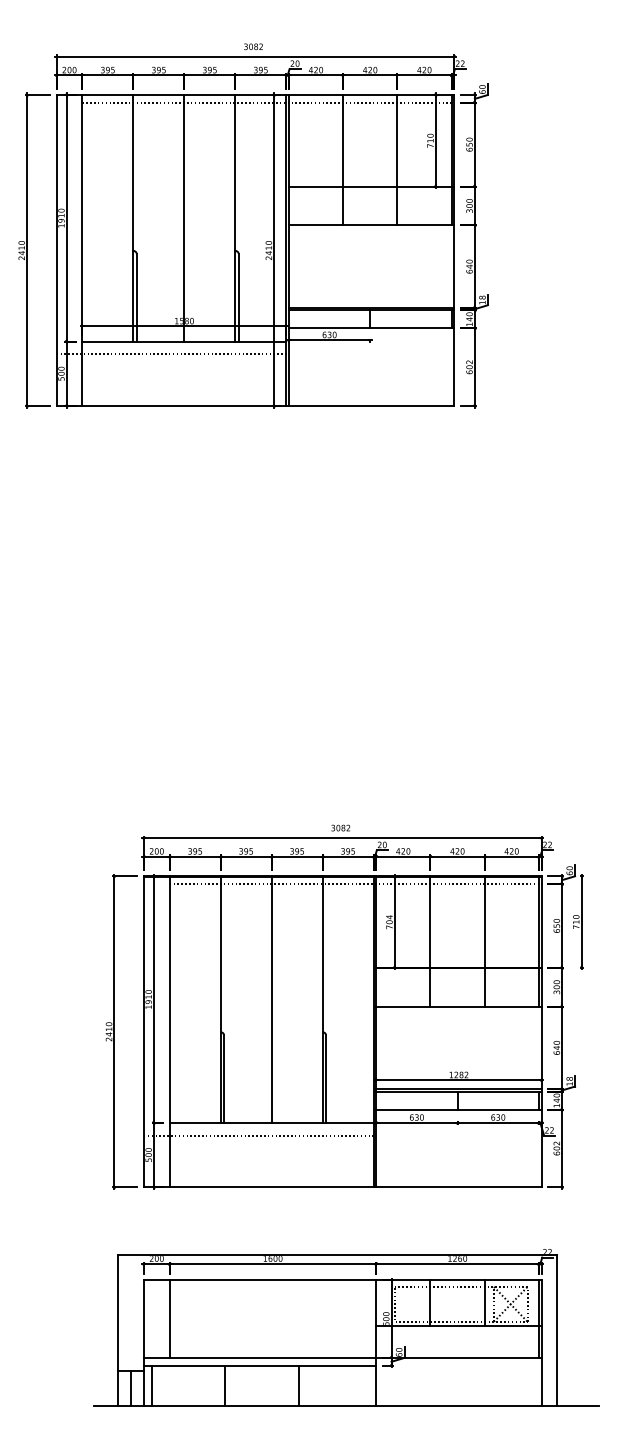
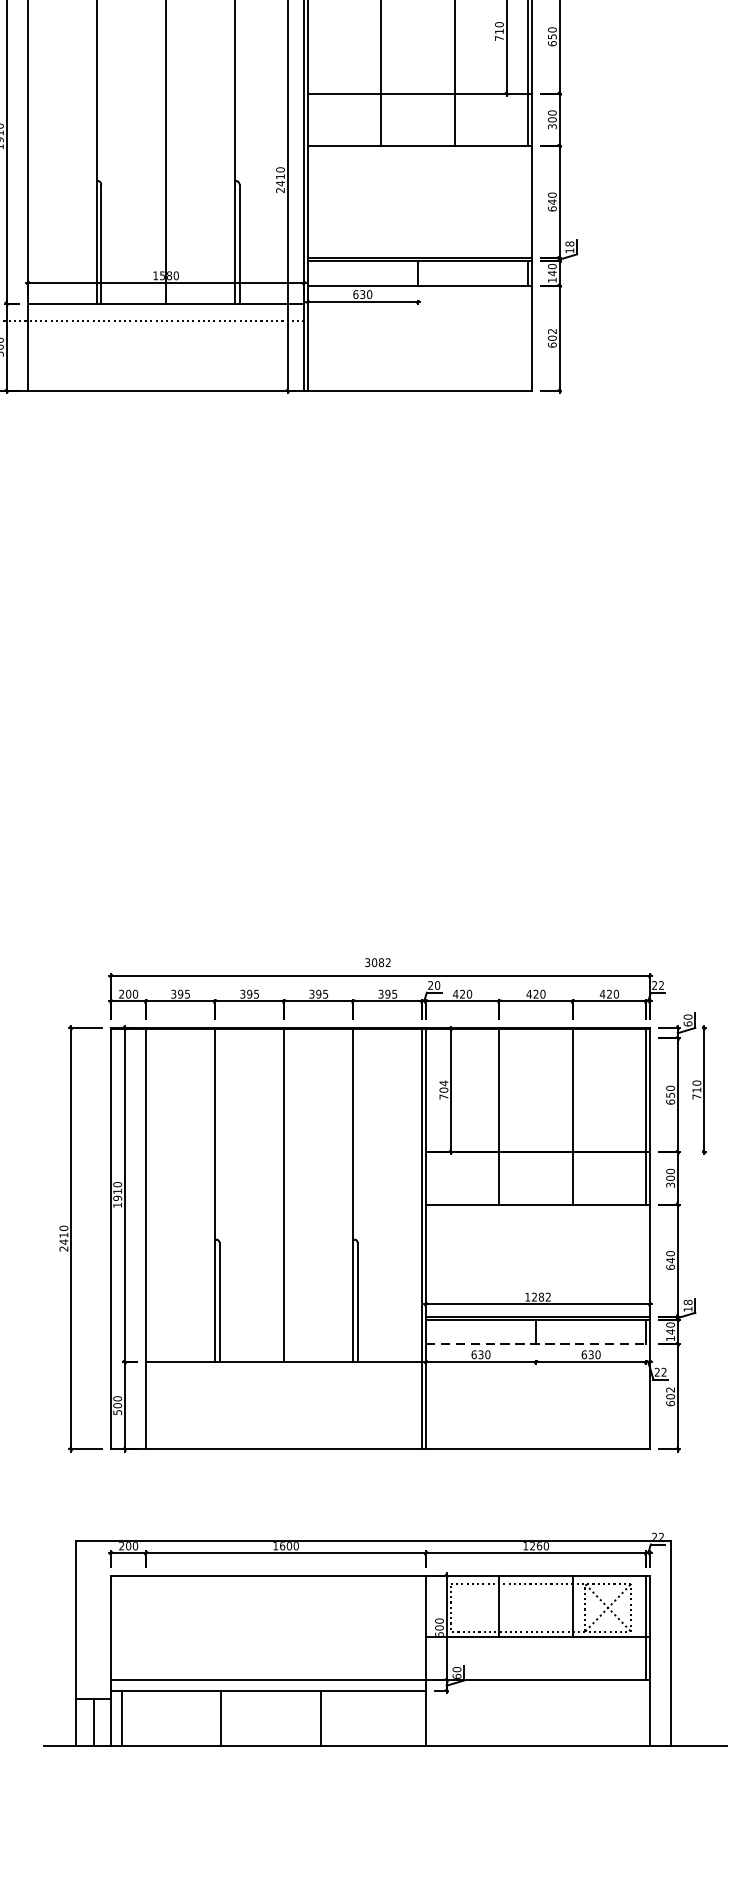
line: (355, 884) -> (397, 1039), removed
line: (458, 1109) -> (537, 1343), solid -> dashed
line: (259, 1135) -> (267, 1379), removed
line: (169, 1318) -> (145, 1627), removed

